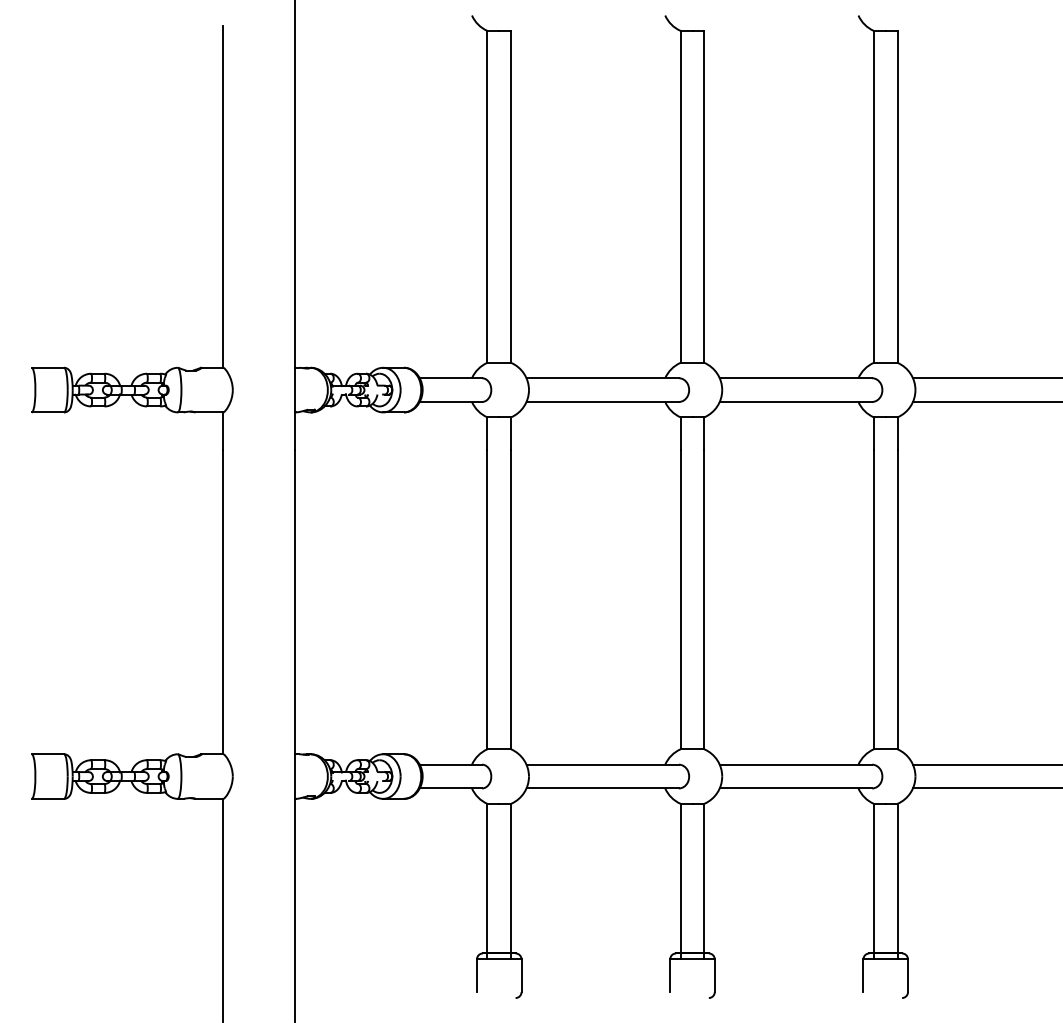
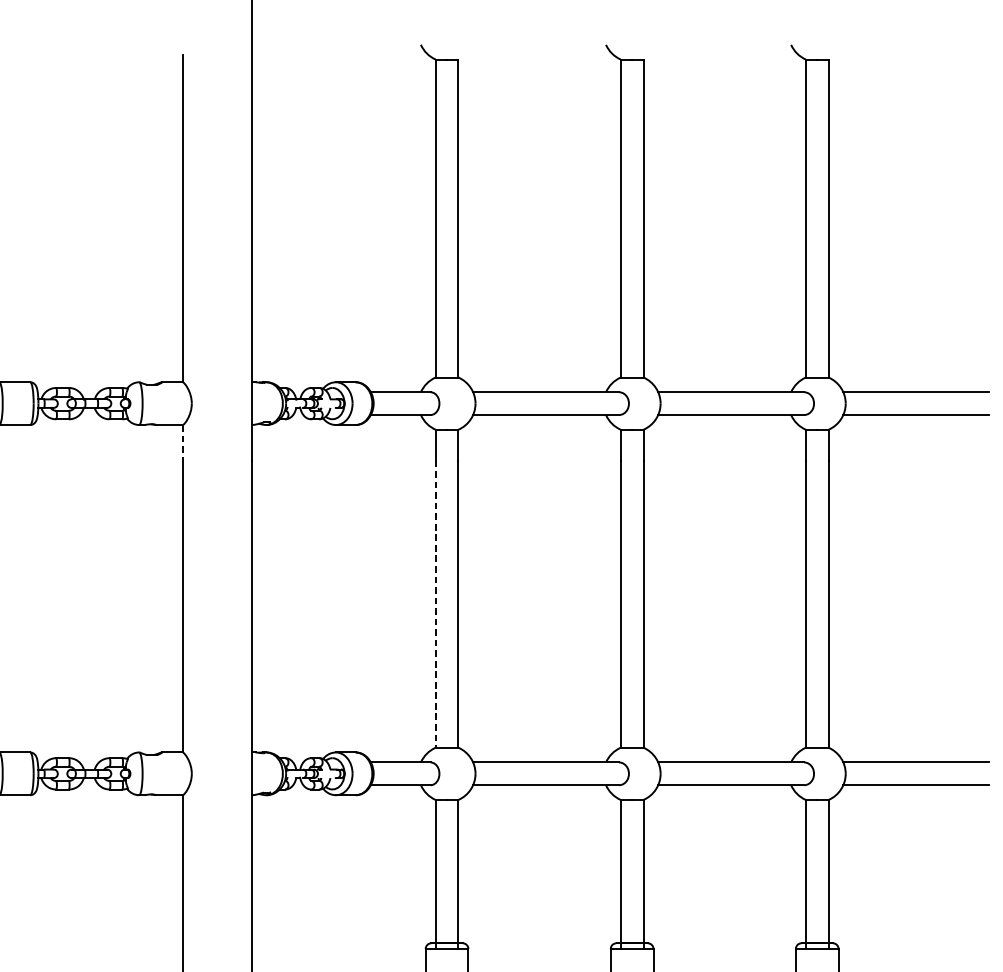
line: (223, 430) -> (182, 442), solid -> dashed
line: (487, 599) -> (435, 604), solid -> dashed

